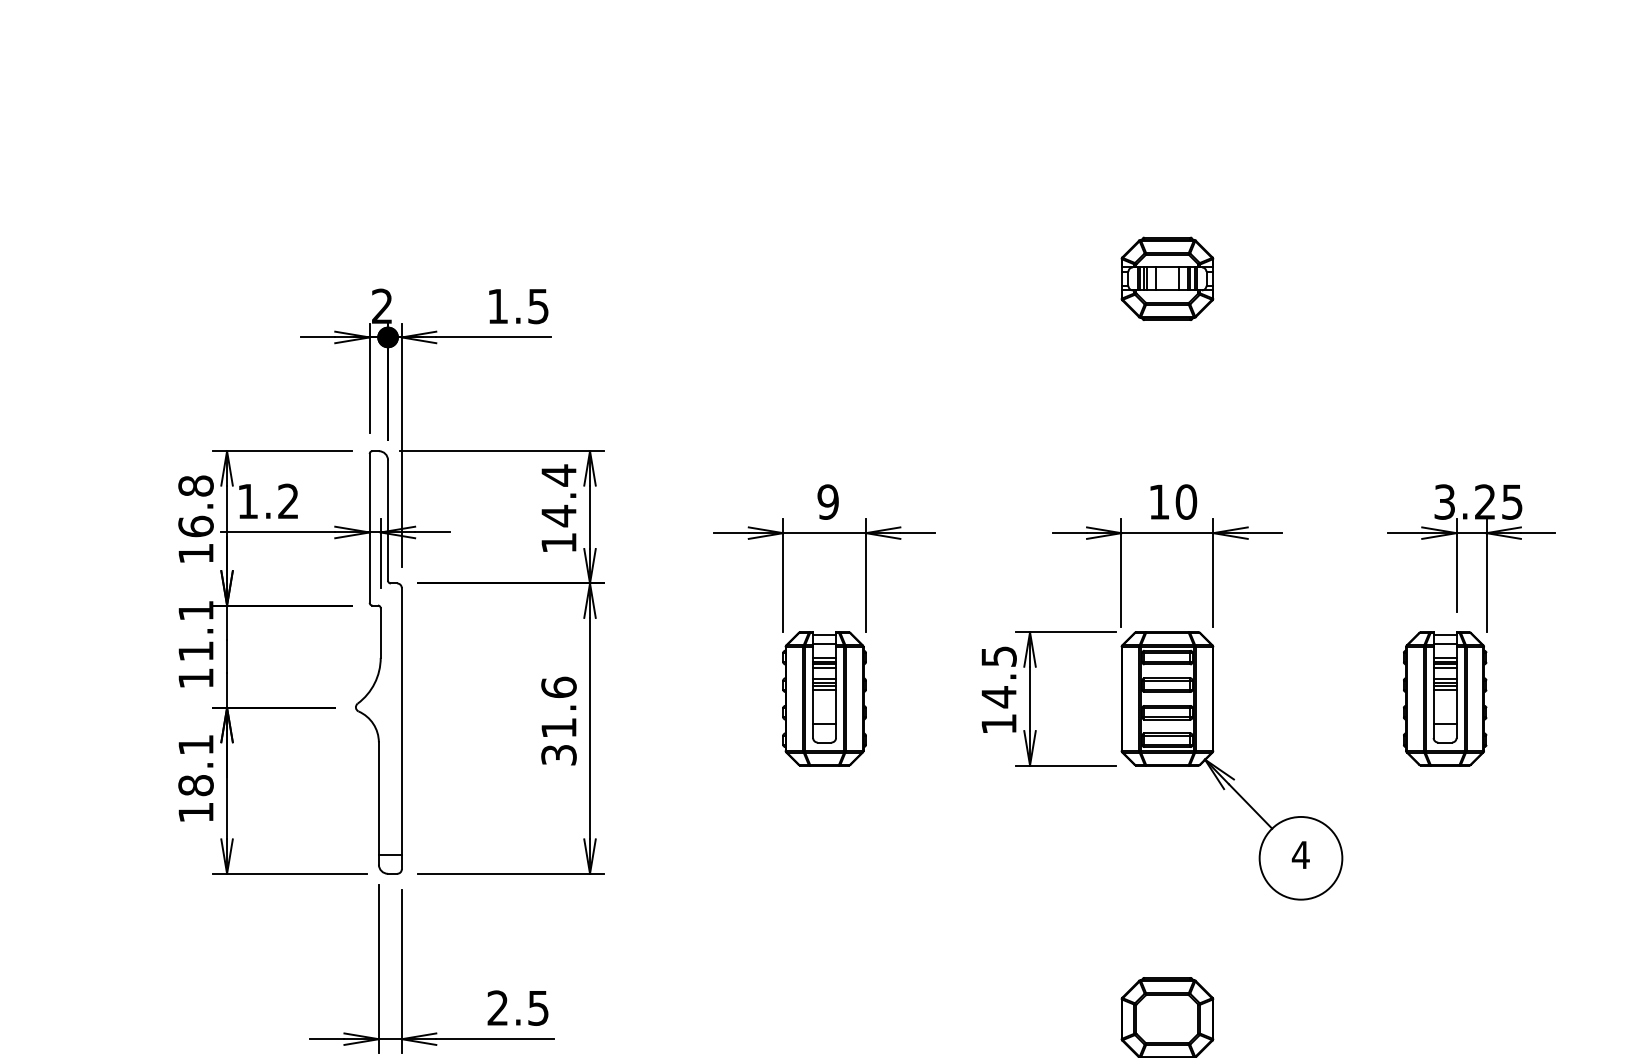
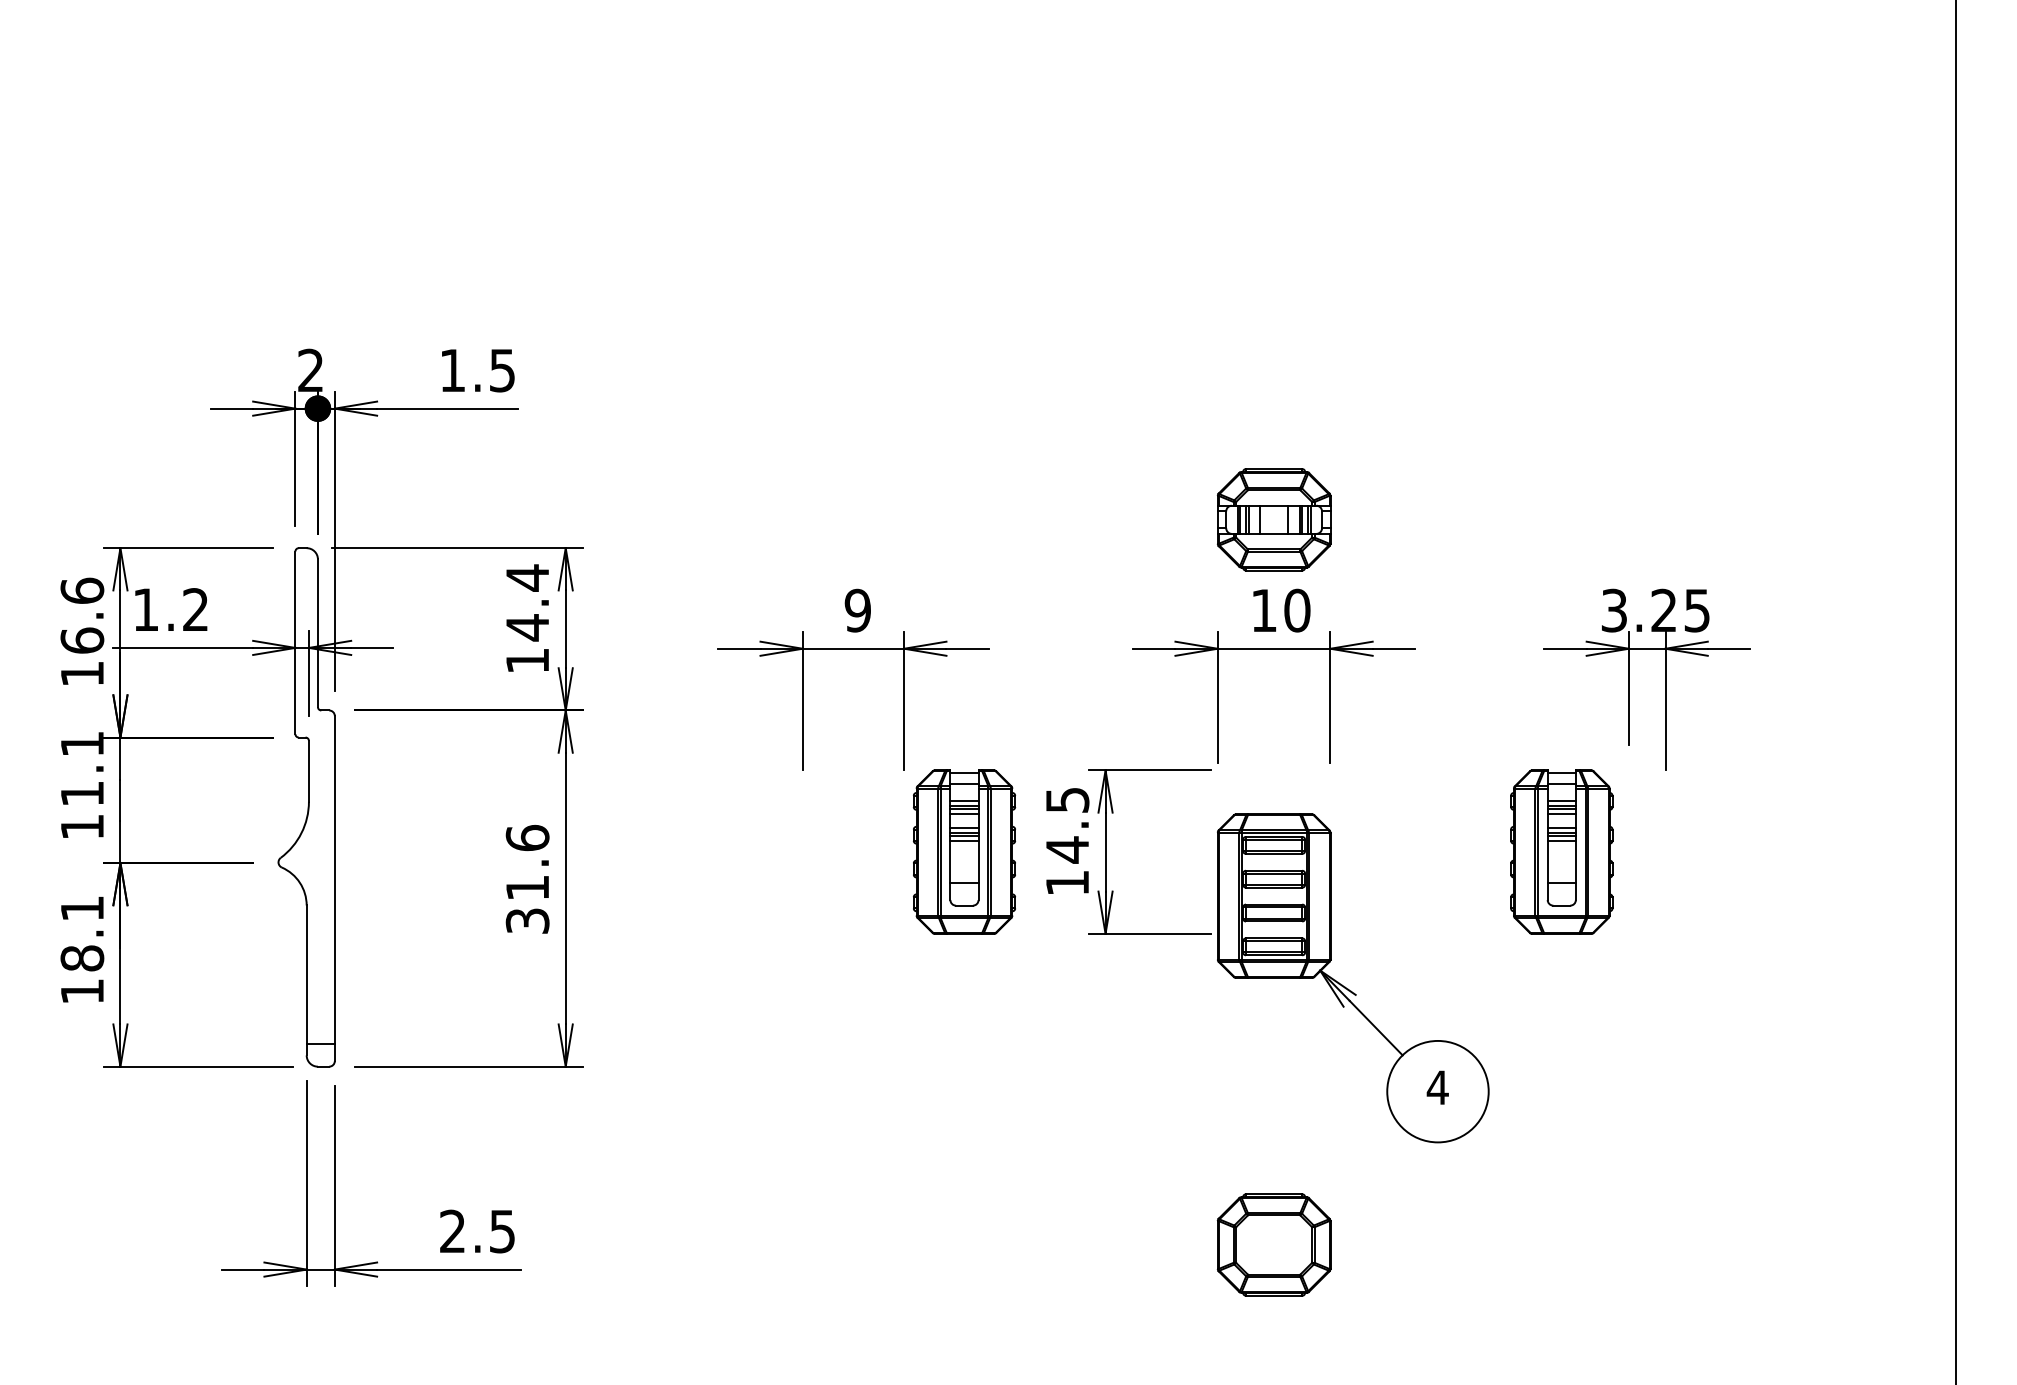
part: (1166, 278) -> (1273, 519), moved
text: (196, 485) -> (82, 590), 16.8 -> 16.6
part: (824, 698) -> (964, 851), moved
part: (1444, 698) -> (1561, 851), moved
part: (1228, 774) -> (1348, 988), moved

